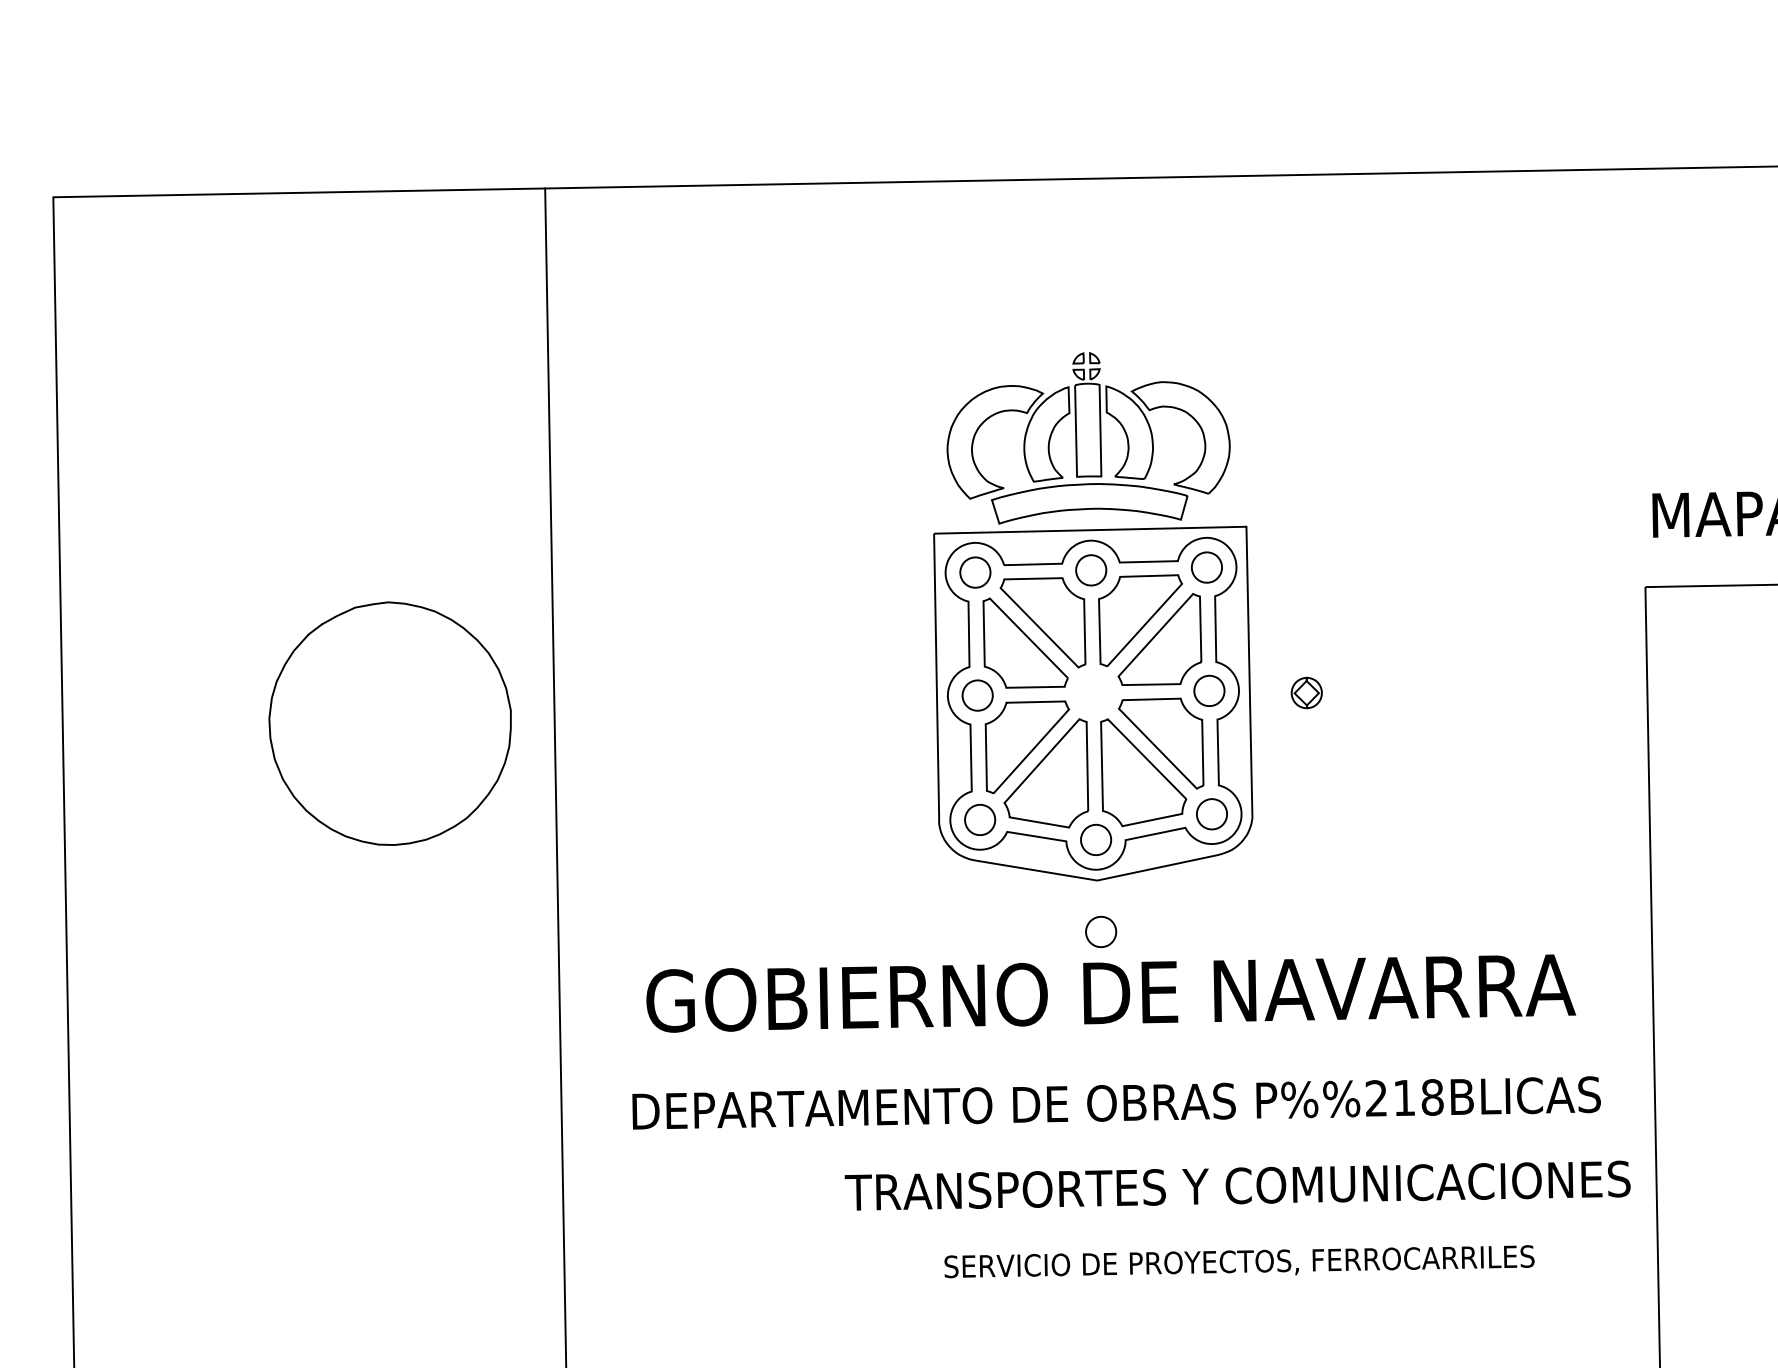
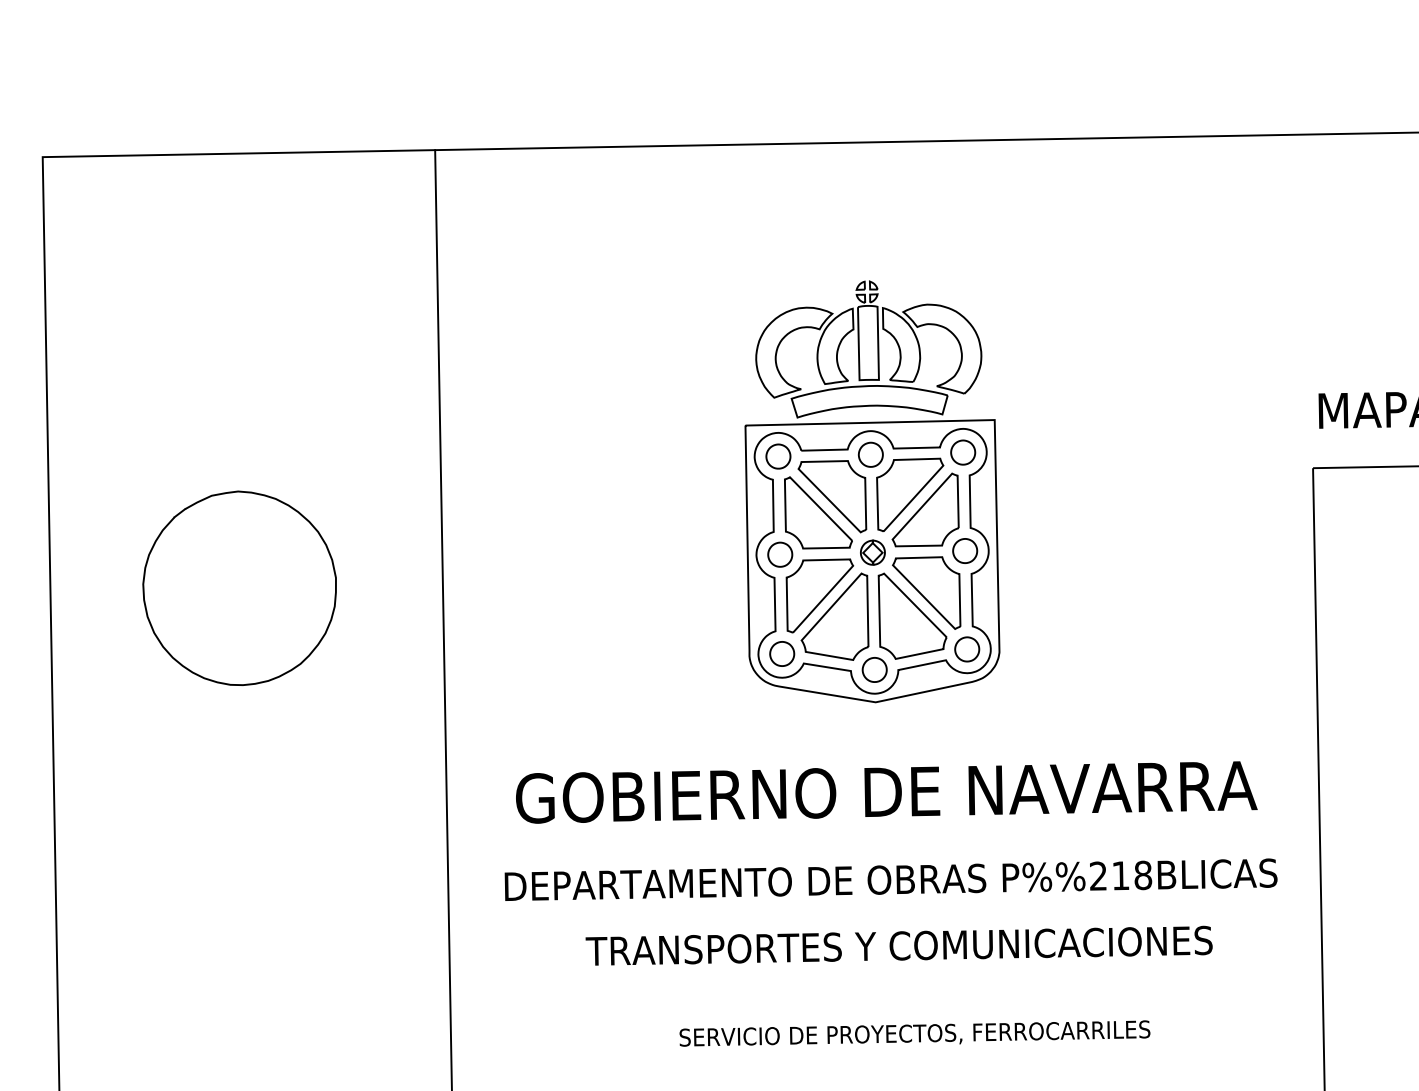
part: (1306, 692) -> (872, 552), moved
part: (389, 723) -> (239, 588), moved
part: (1101, 931) -> (879, 742), removed
text: (1237, 1185) -> (899, 945), moved
text: (1239, 1261) -> (914, 1033), moved

